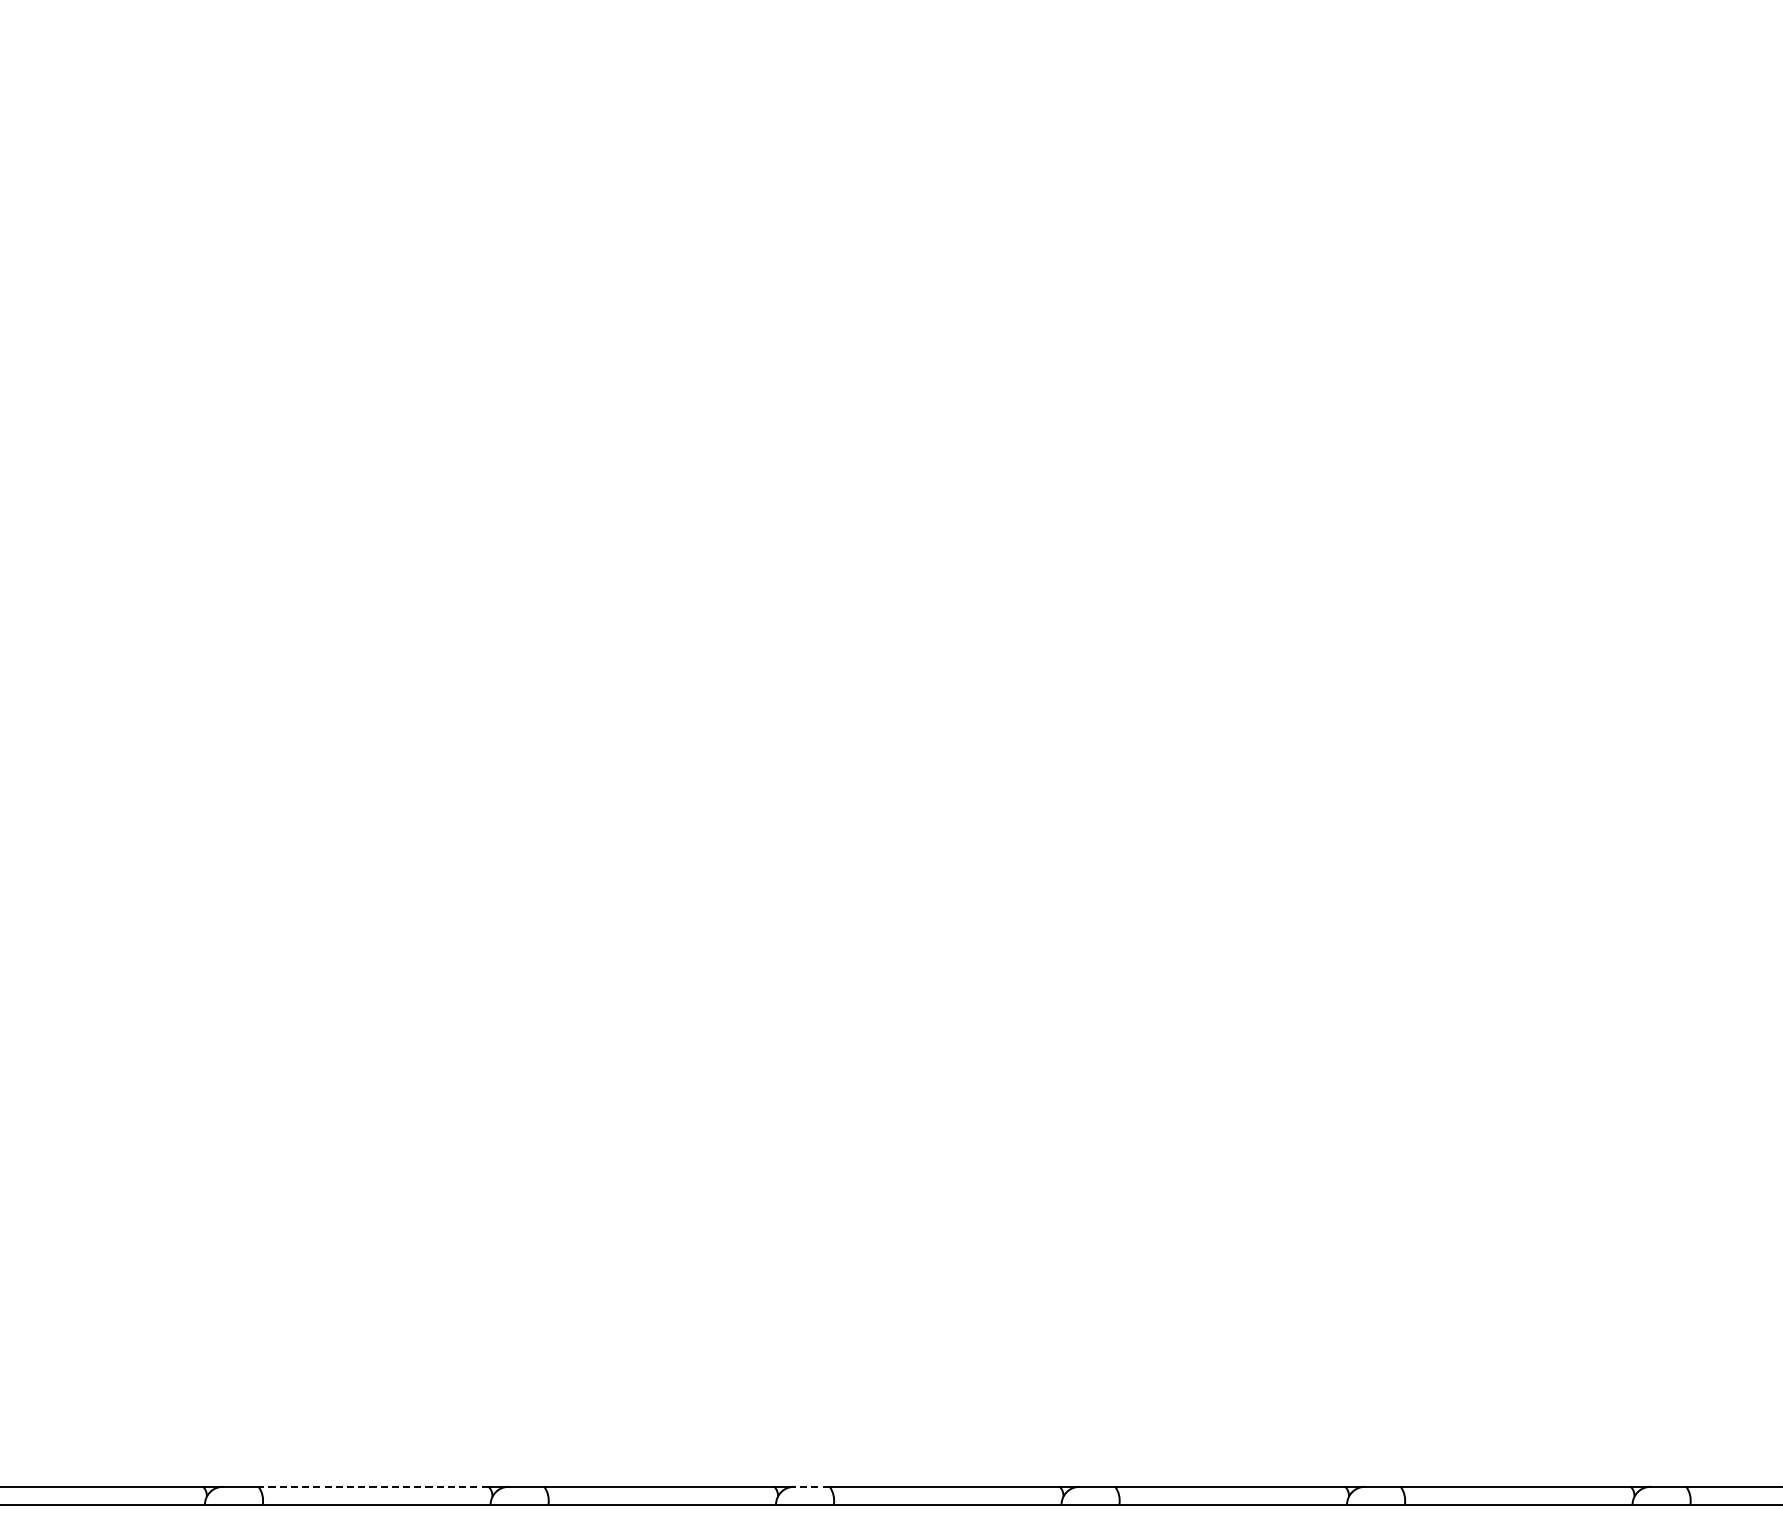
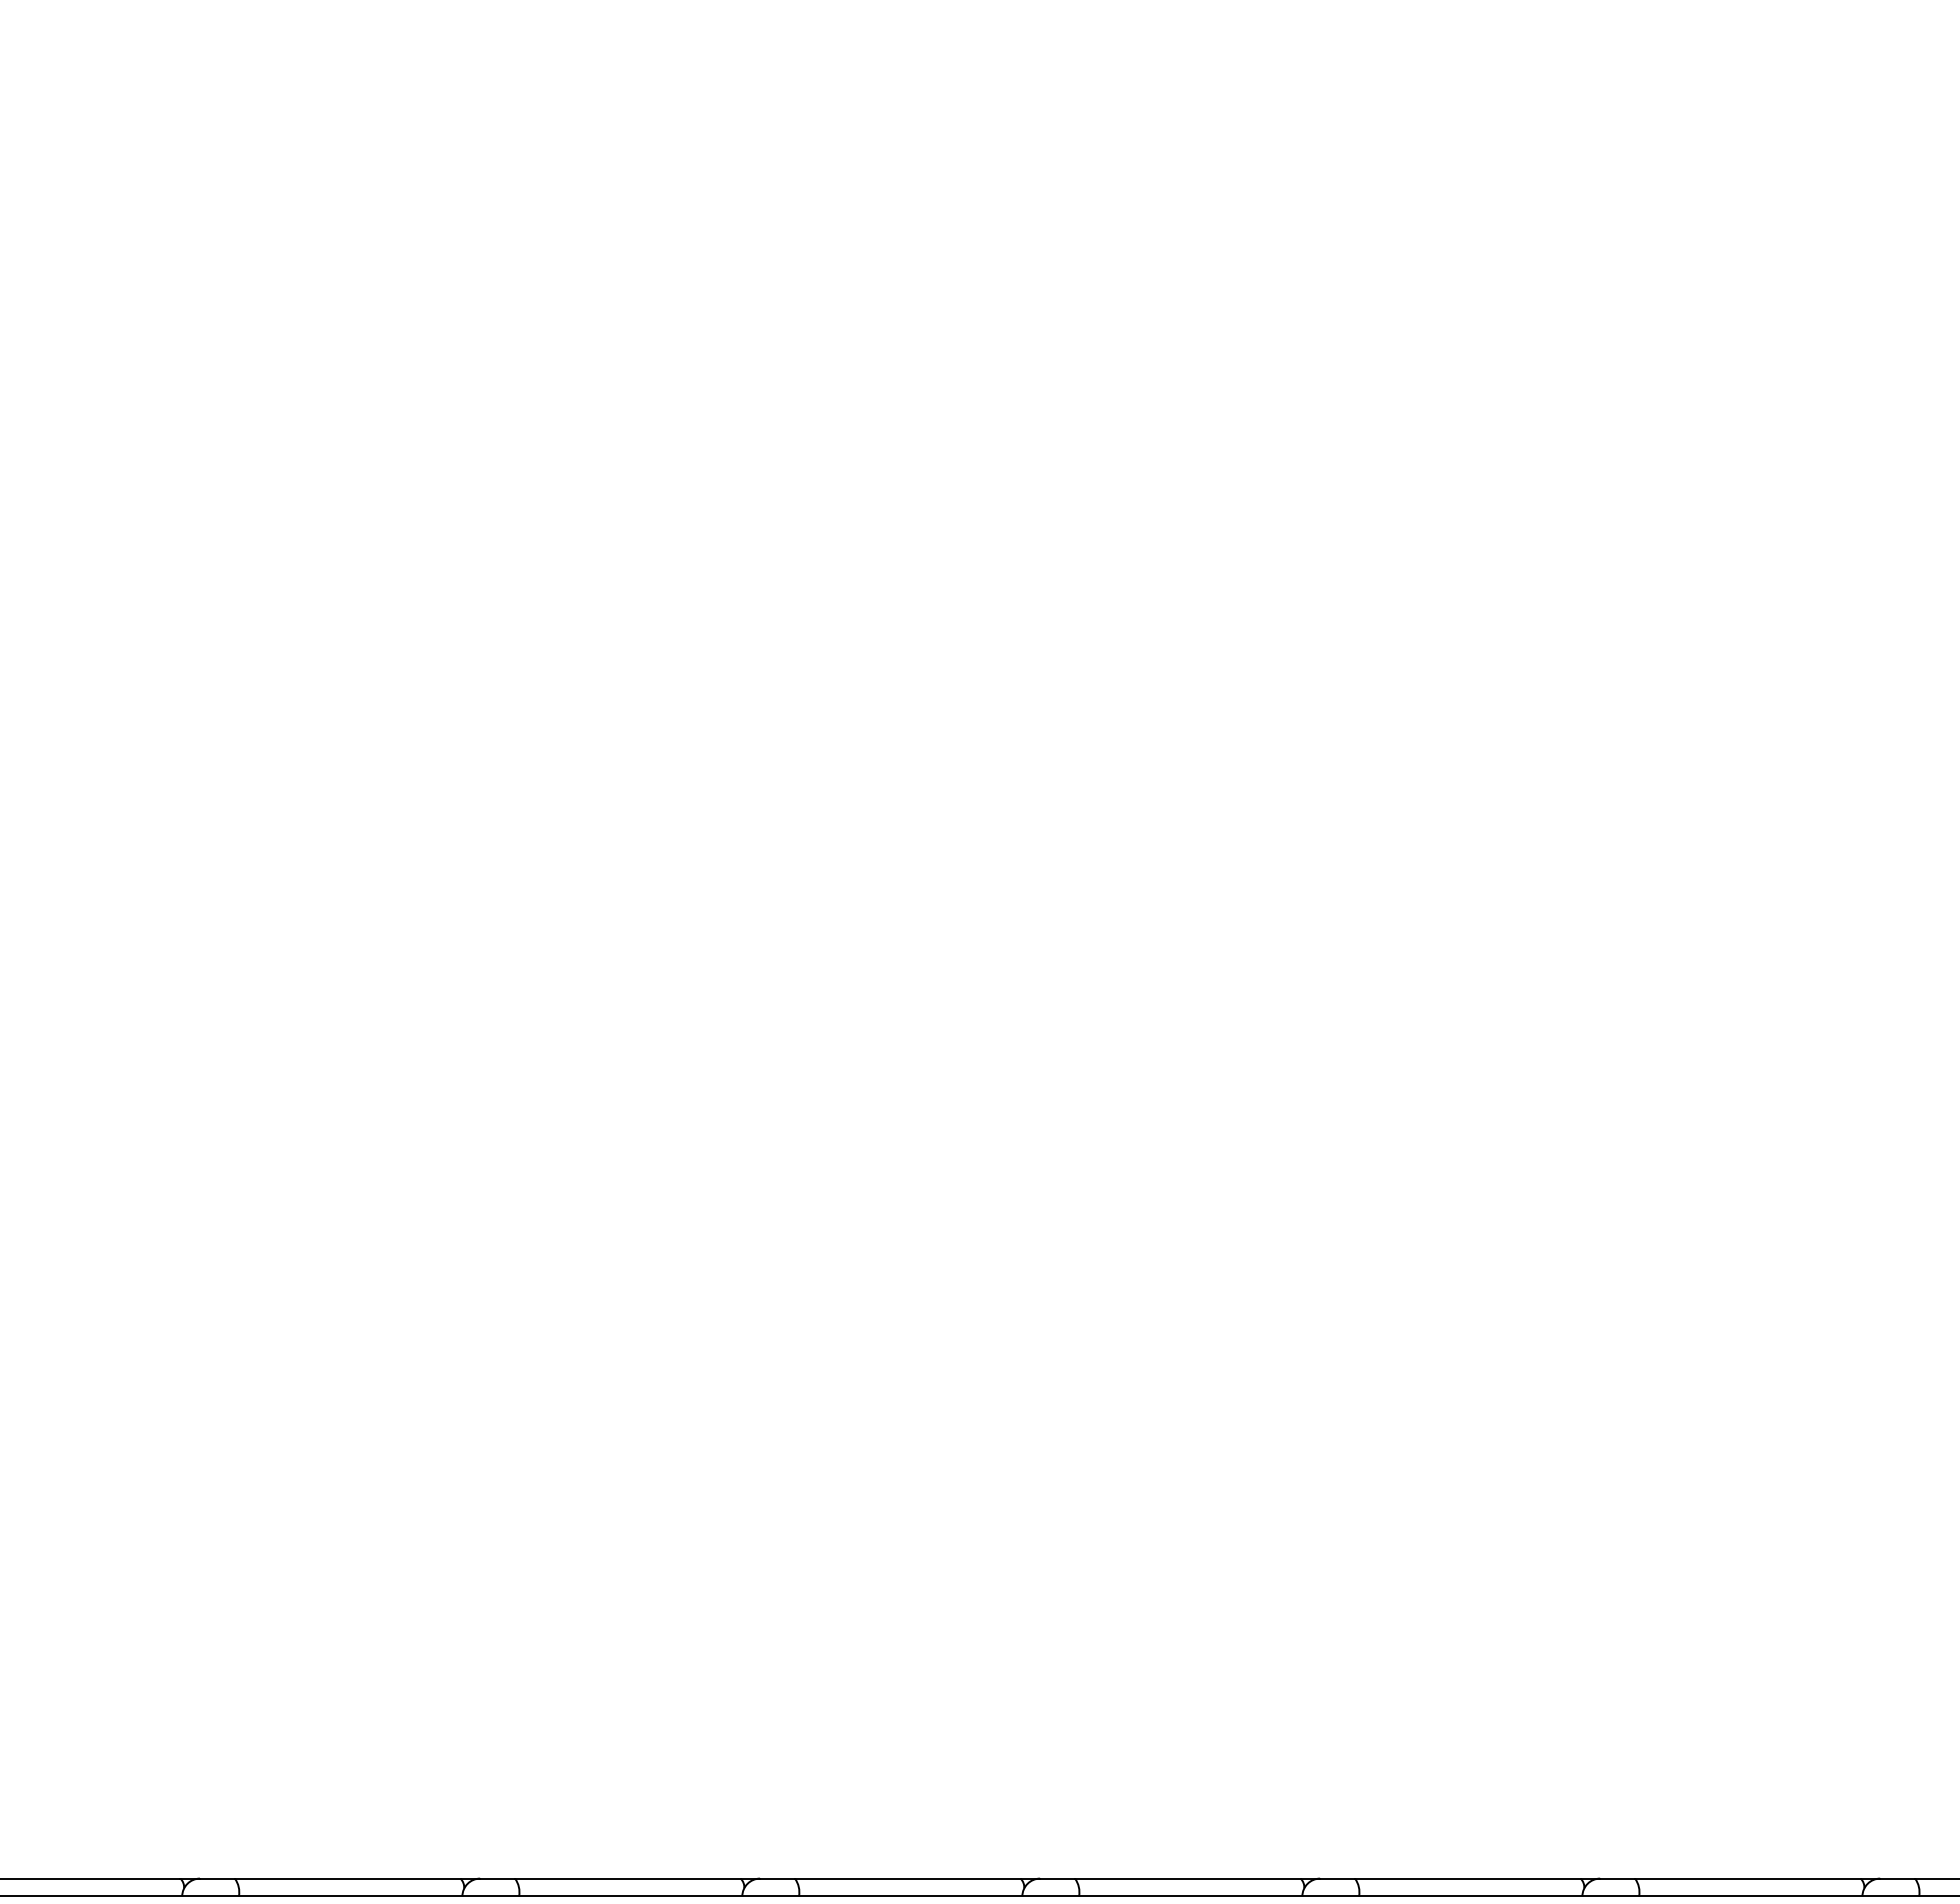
line: (373, 1486) -> (347, 1878), dashed -> solid
line: (811, 1486) -> (777, 1878), dashed -> solid

